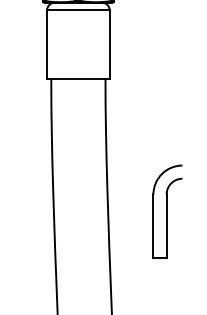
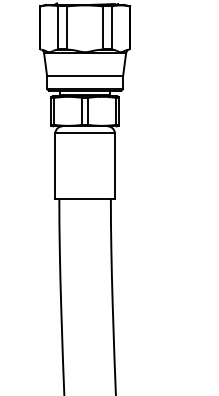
part: (167, 211) -> (169, 324), removed

